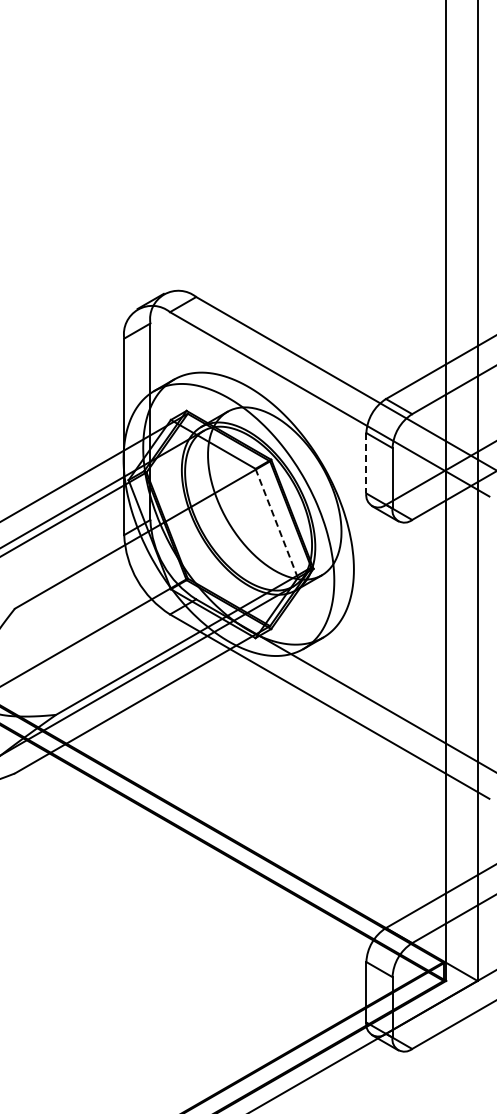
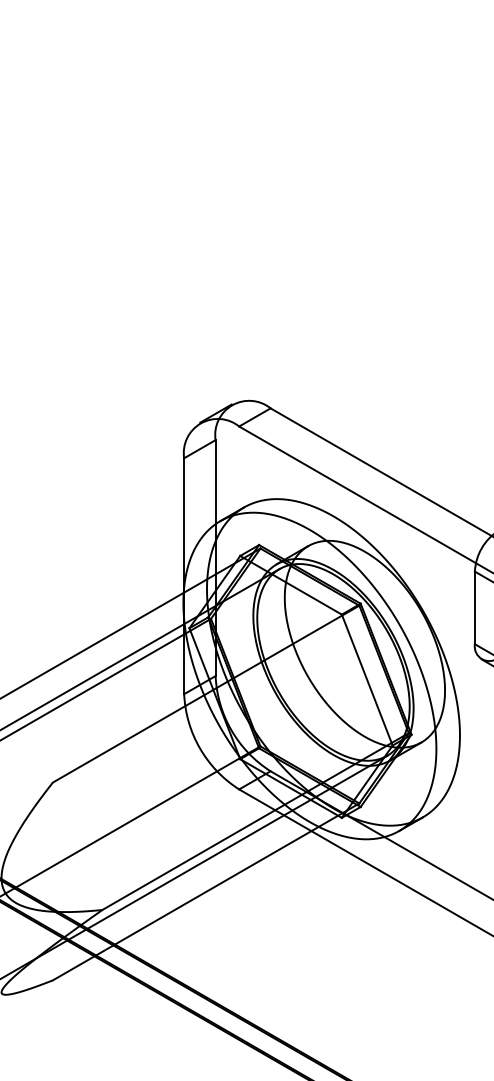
line: (366, 463) -> (475, 608), dashed -> solid
line: (276, 522) -> (366, 679), dashed -> solid

